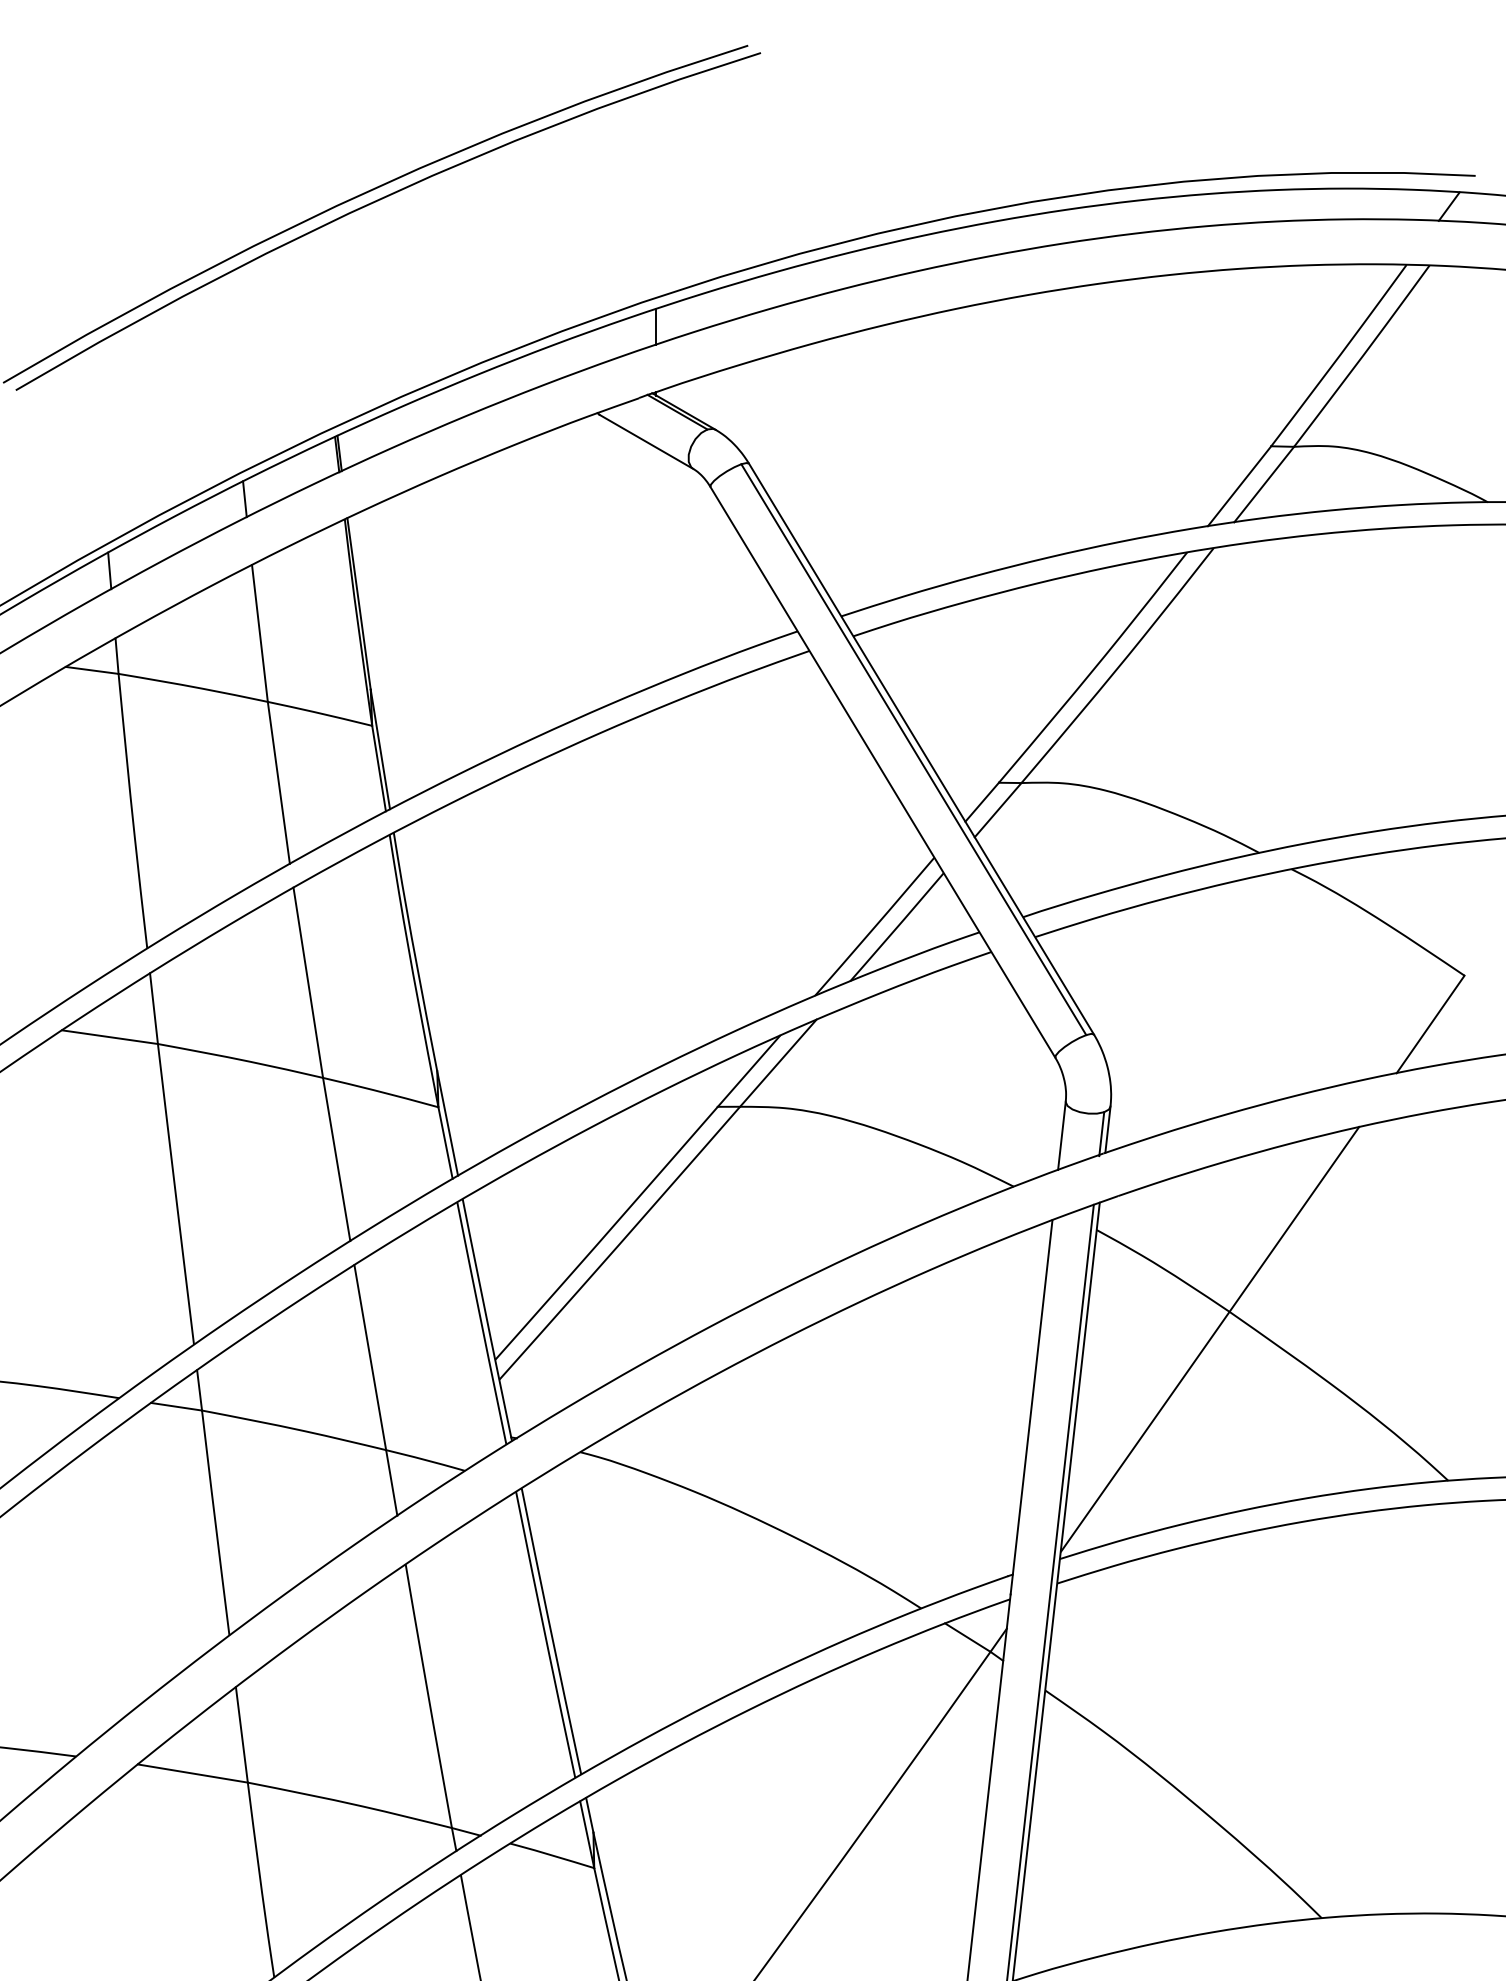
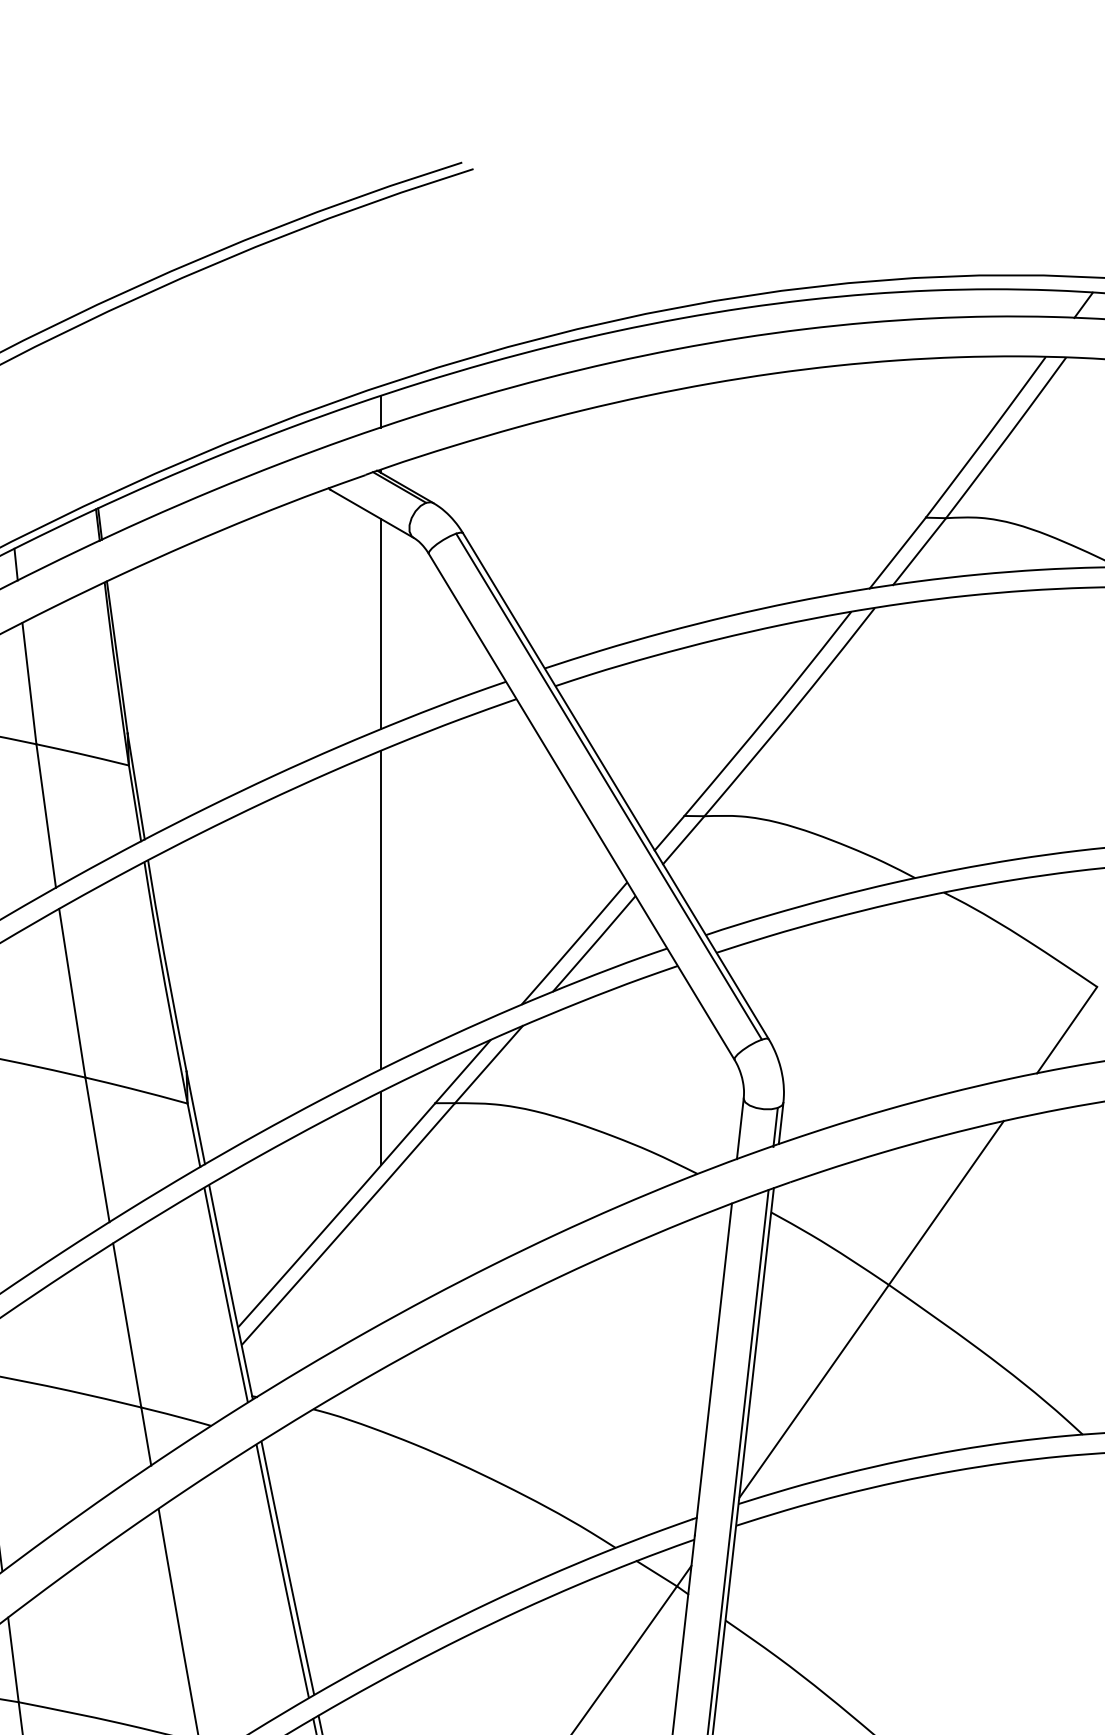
line: (656, 566) -> (380, 624), added
line: (656, 888) -> (380, 909), added
line: (656, 1134) -> (380, 1127), added

